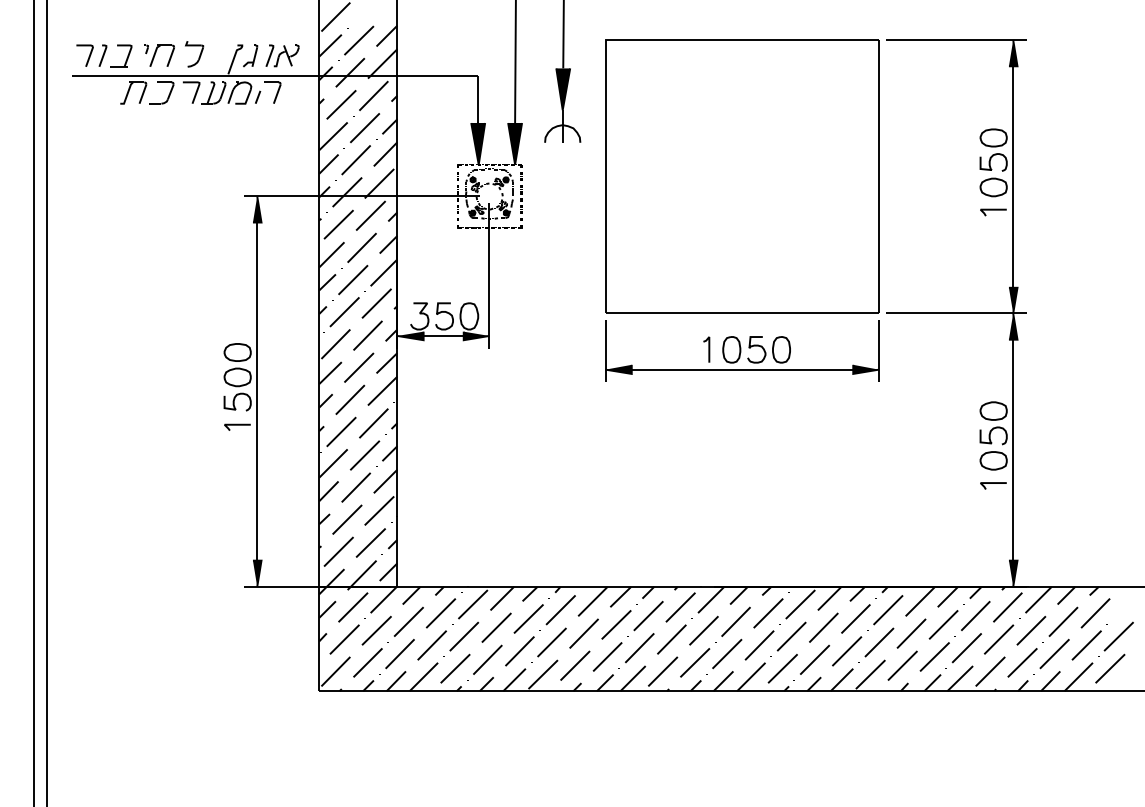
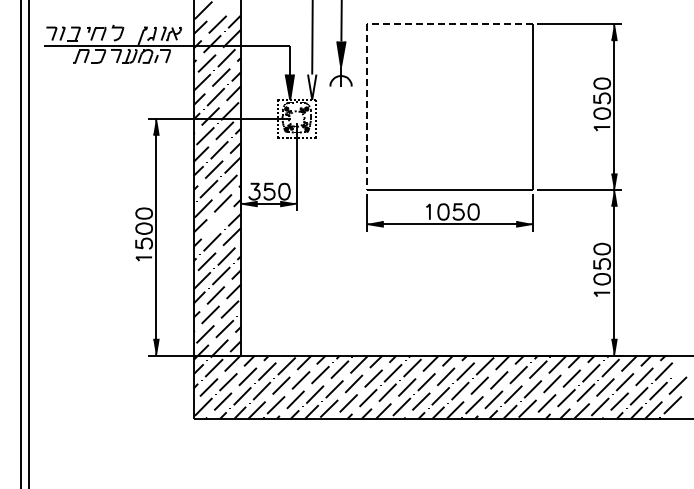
line: (606, 40) -> (367, 24), solid -> dashed
fill: (515, 142) -> (312, 86), removed
line: (358, 367) -> (217, 222), removed

